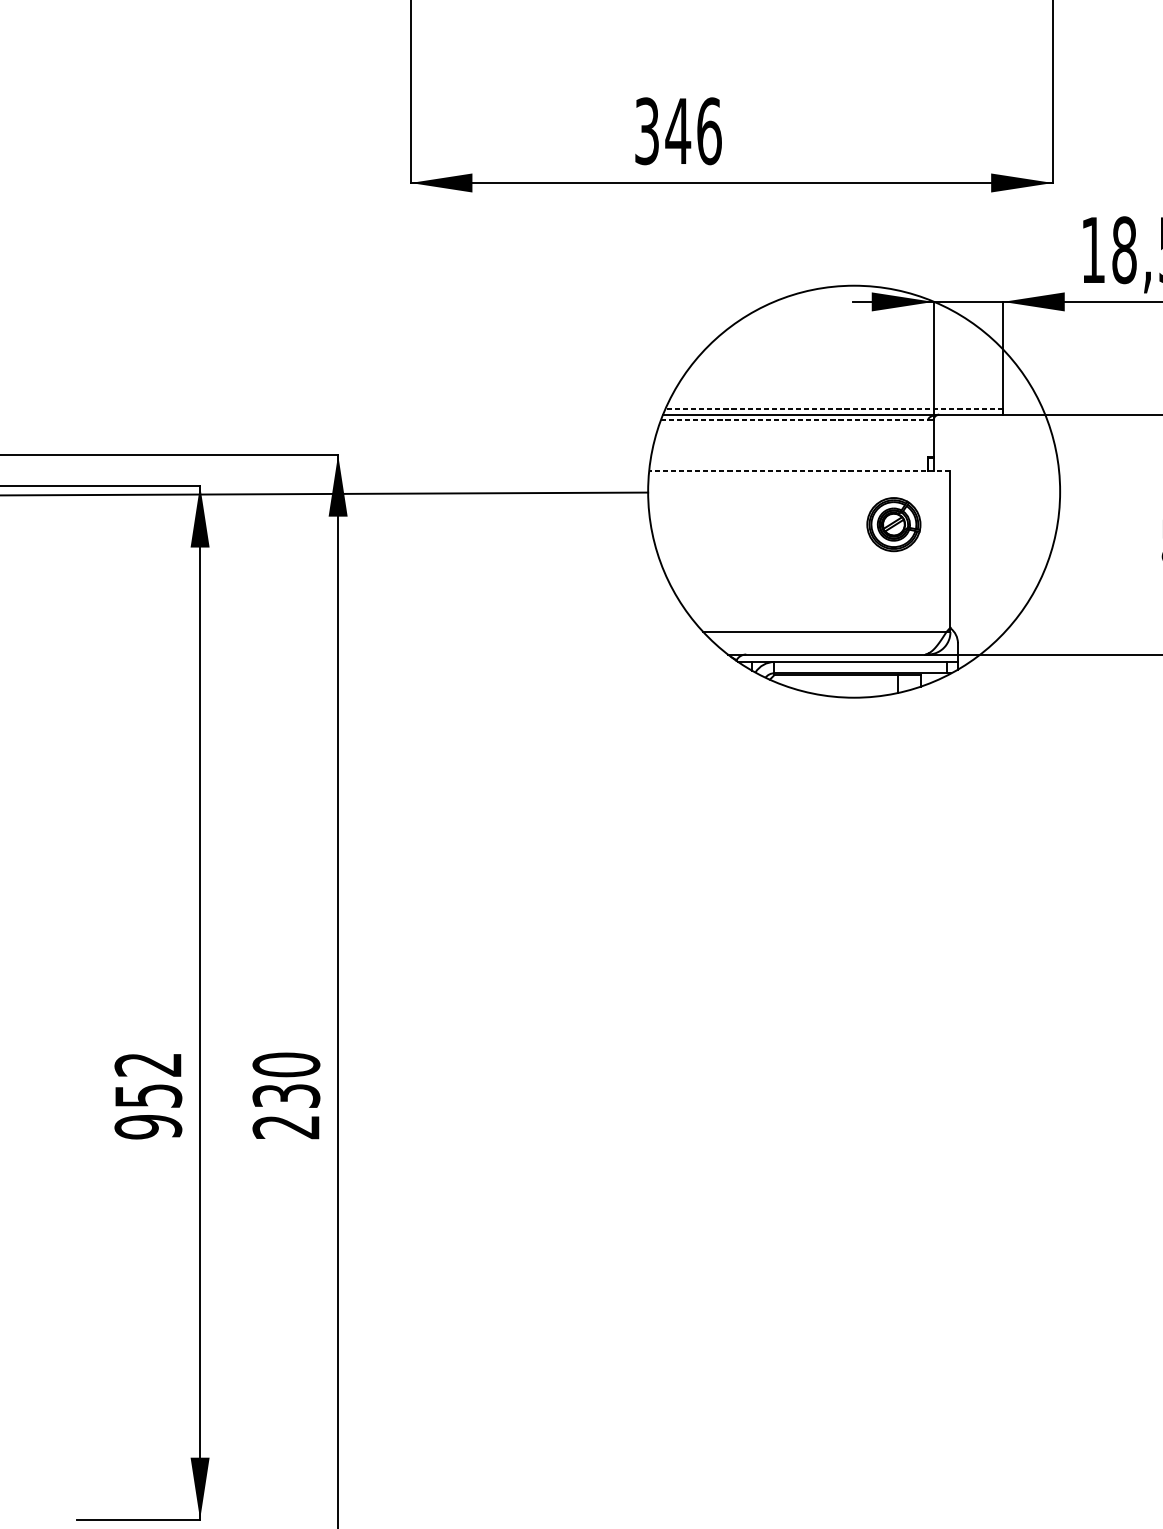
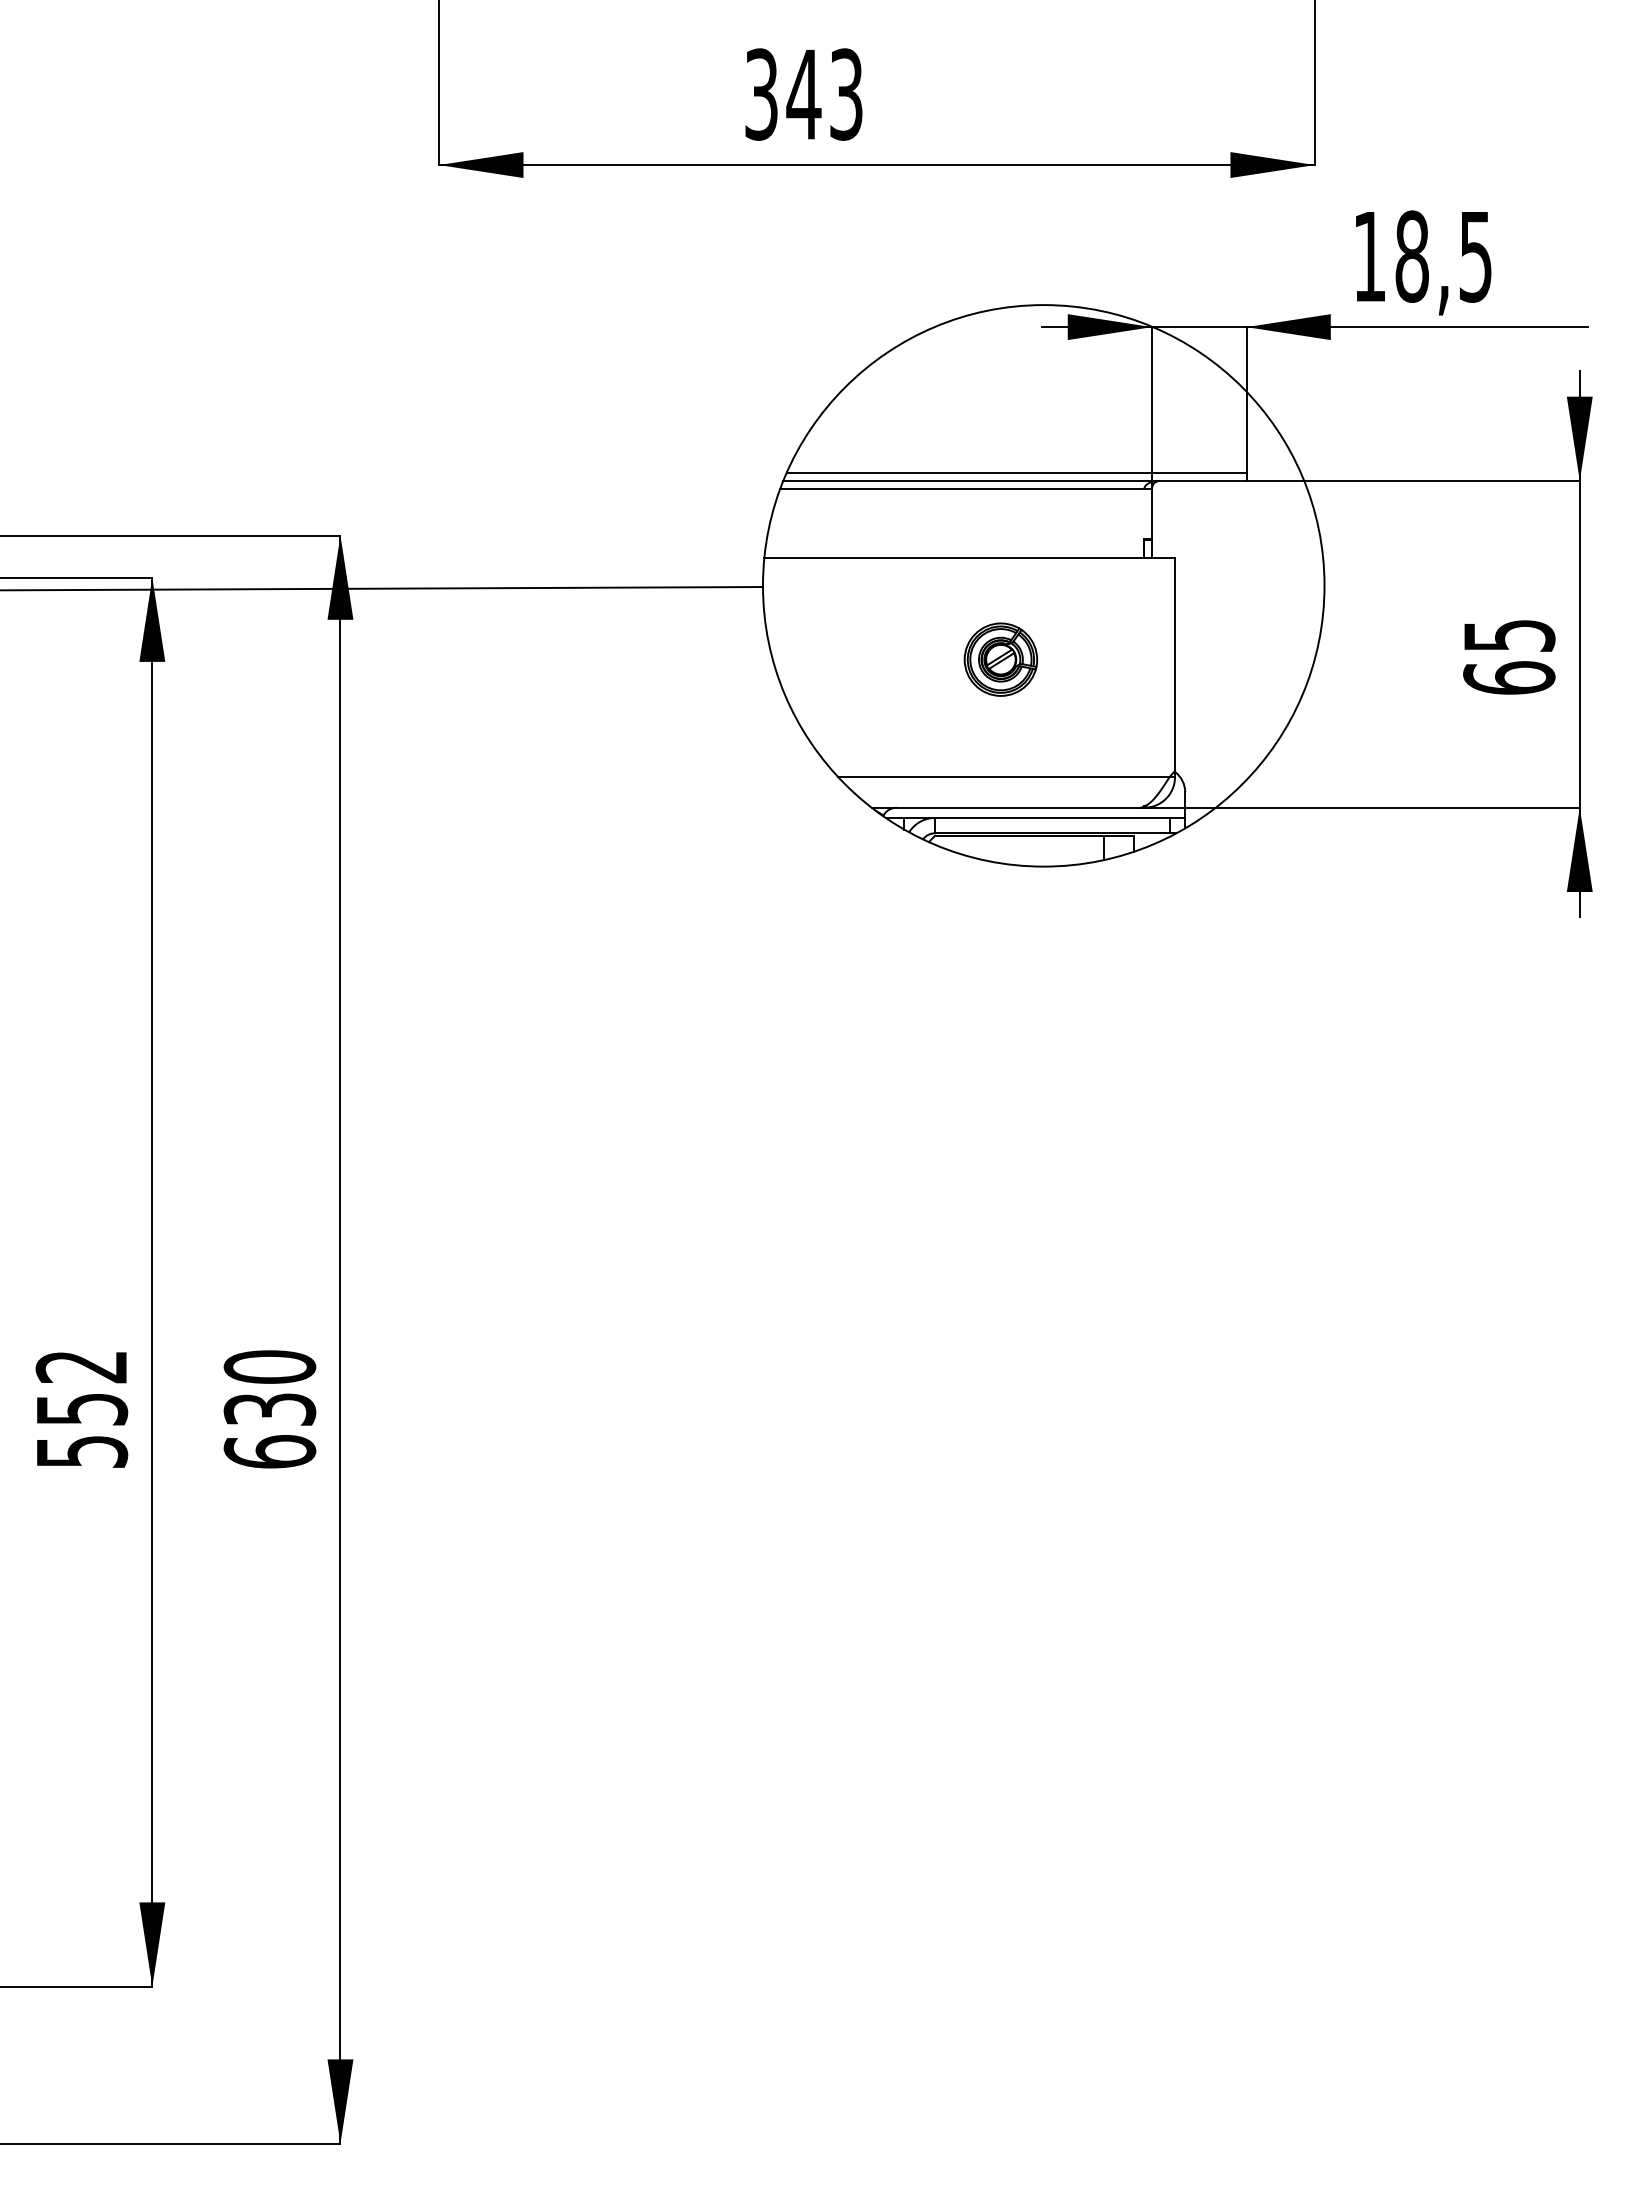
text: (709, 131) -> (846, 94), 346 -> 343
line: (834, 409) -> (1016, 473), dashed -> solid
line: (794, 420) -> (962, 488), dashed -> solid
line: (799, 470) -> (969, 557), dashed -> solid
part: (893, 524) -> (1000, 659), moved
text: (148, 1126) -> (81, 1451), 952 -> 552
text: (286, 1126) -> (269, 1451), 230 -> 630

